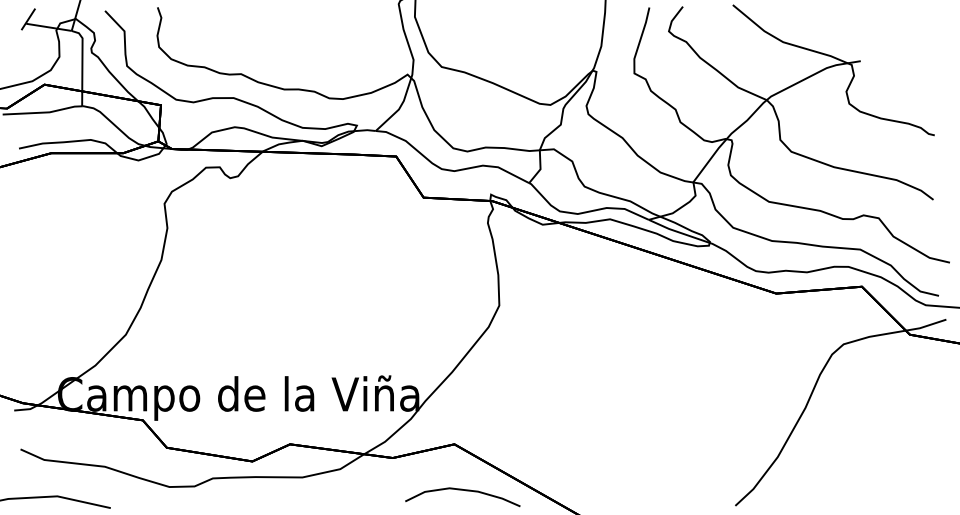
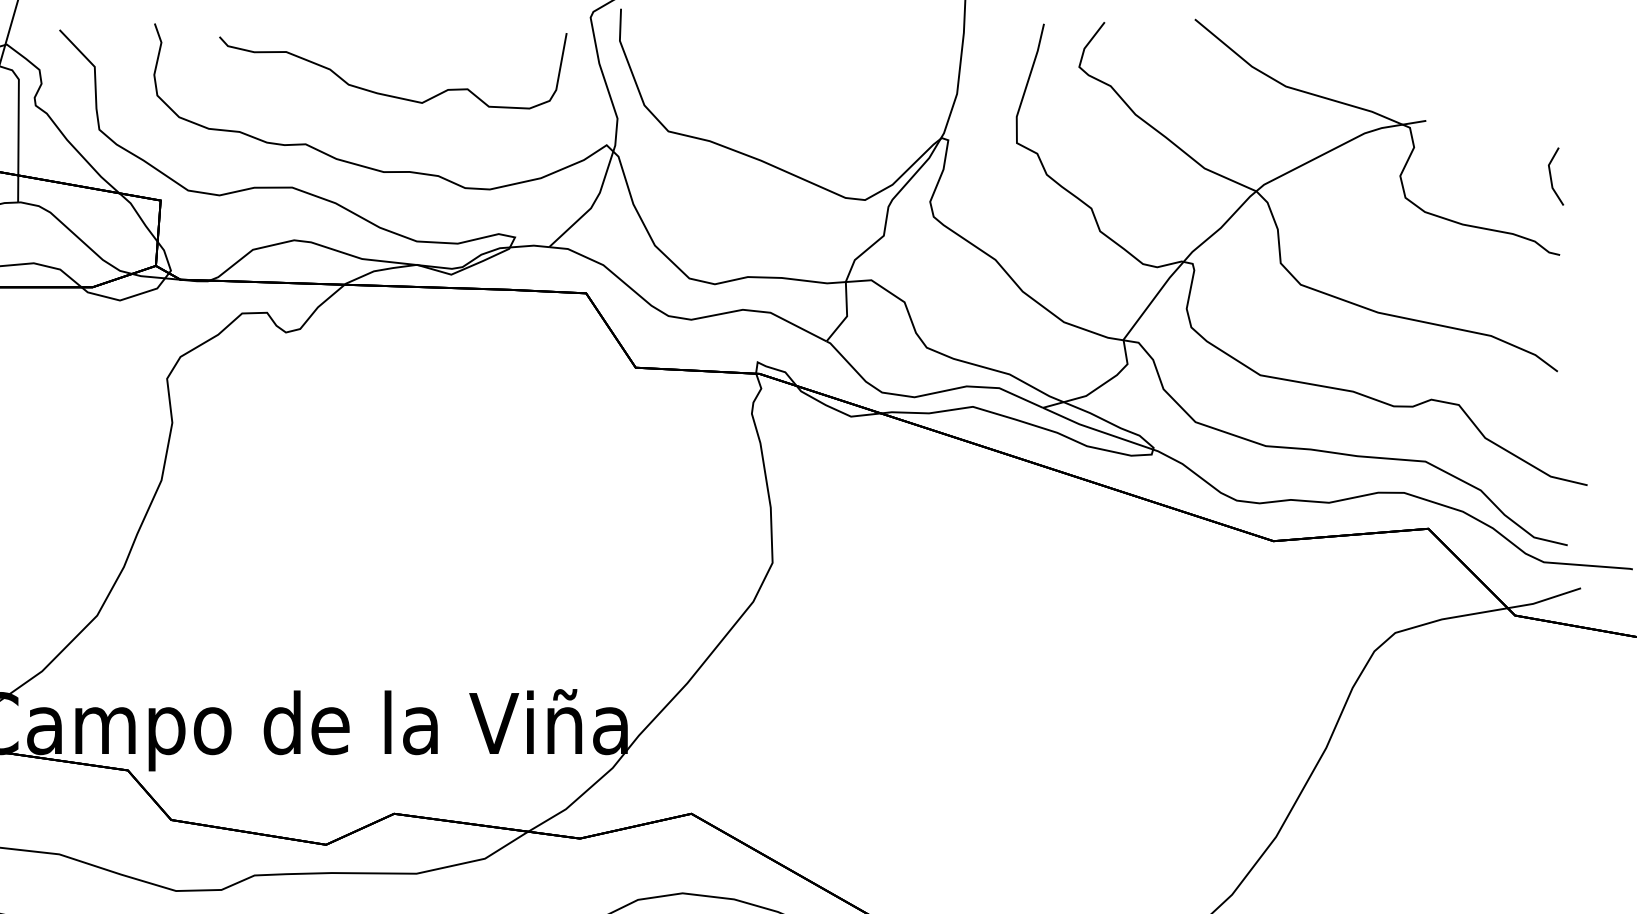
curve: (284, 45) -> (384, 92), added
line: (930, 91) -> (1552, 175), added

